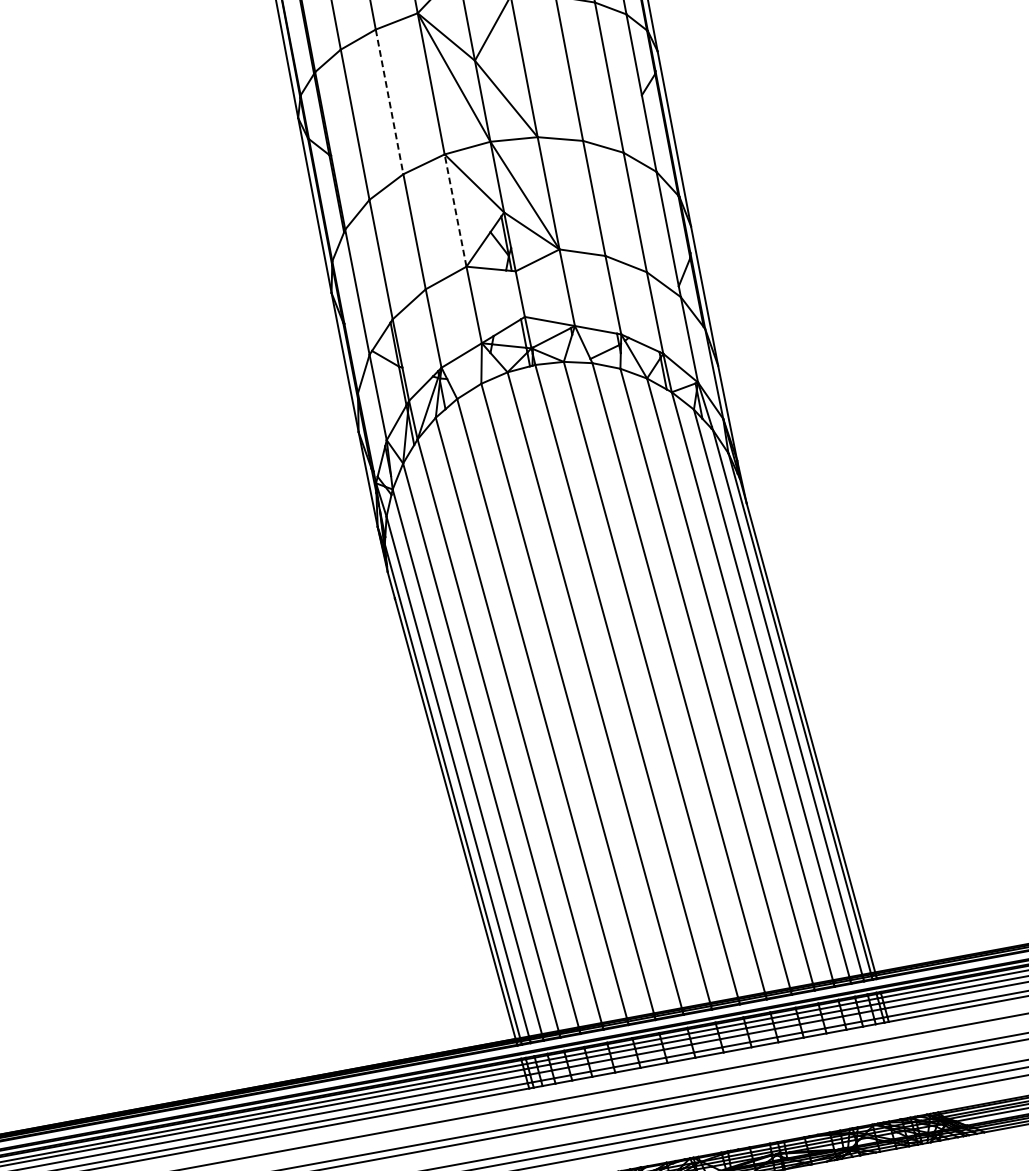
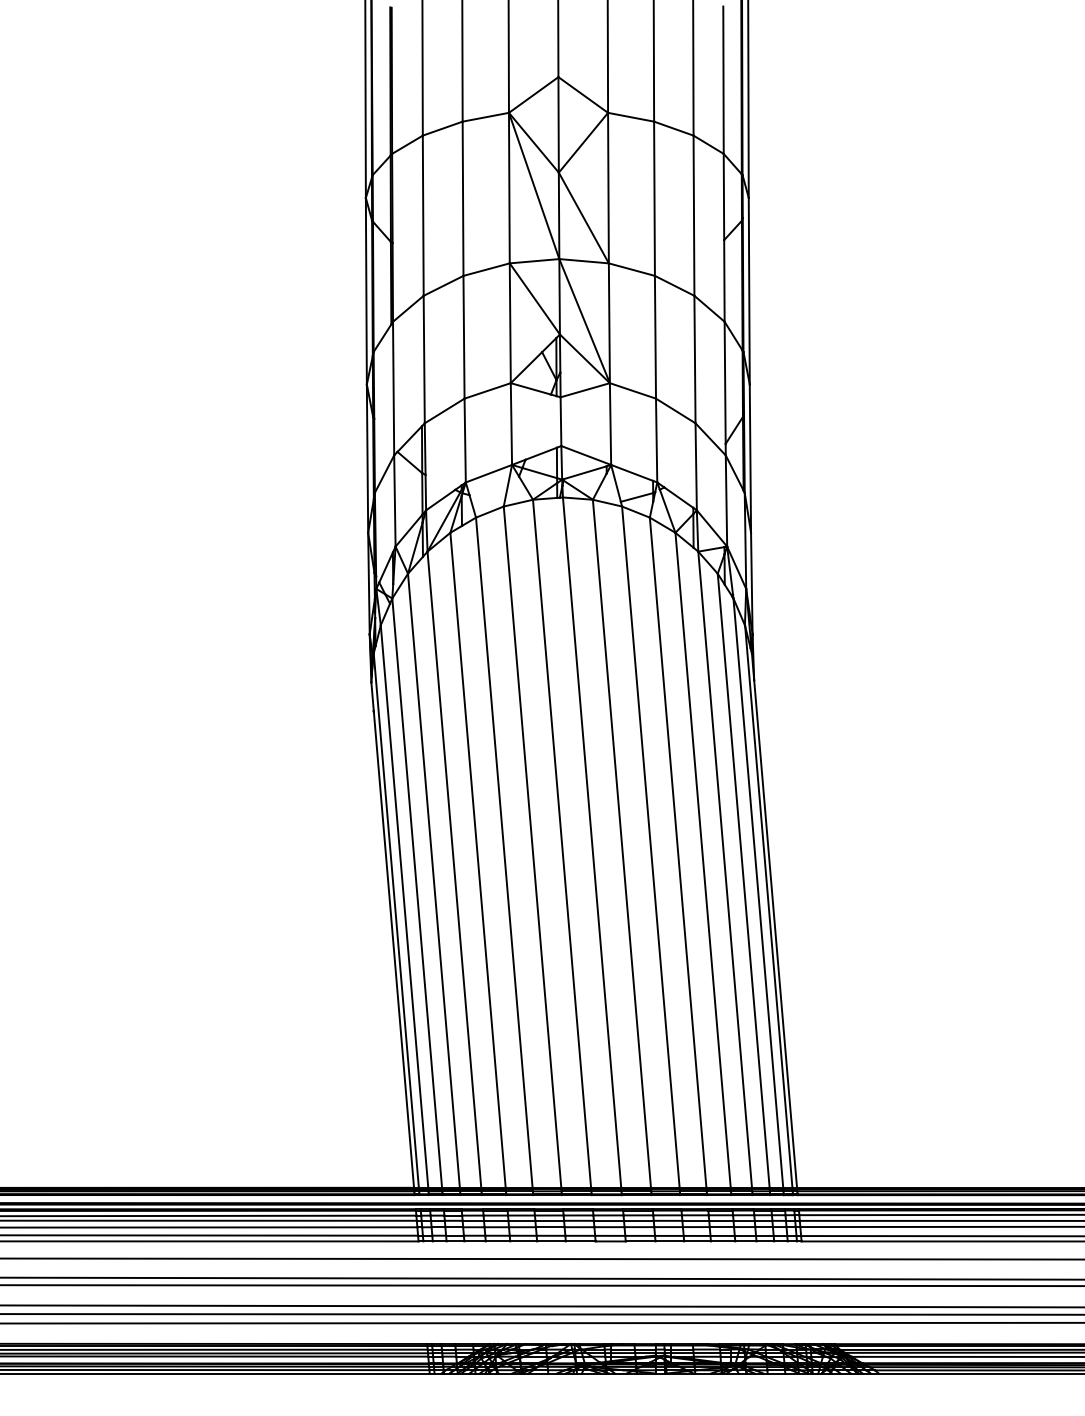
line: (390, 102) -> (463, 199), dashed -> solid
line: (455, 210) -> (510, 323), dashed -> solid

